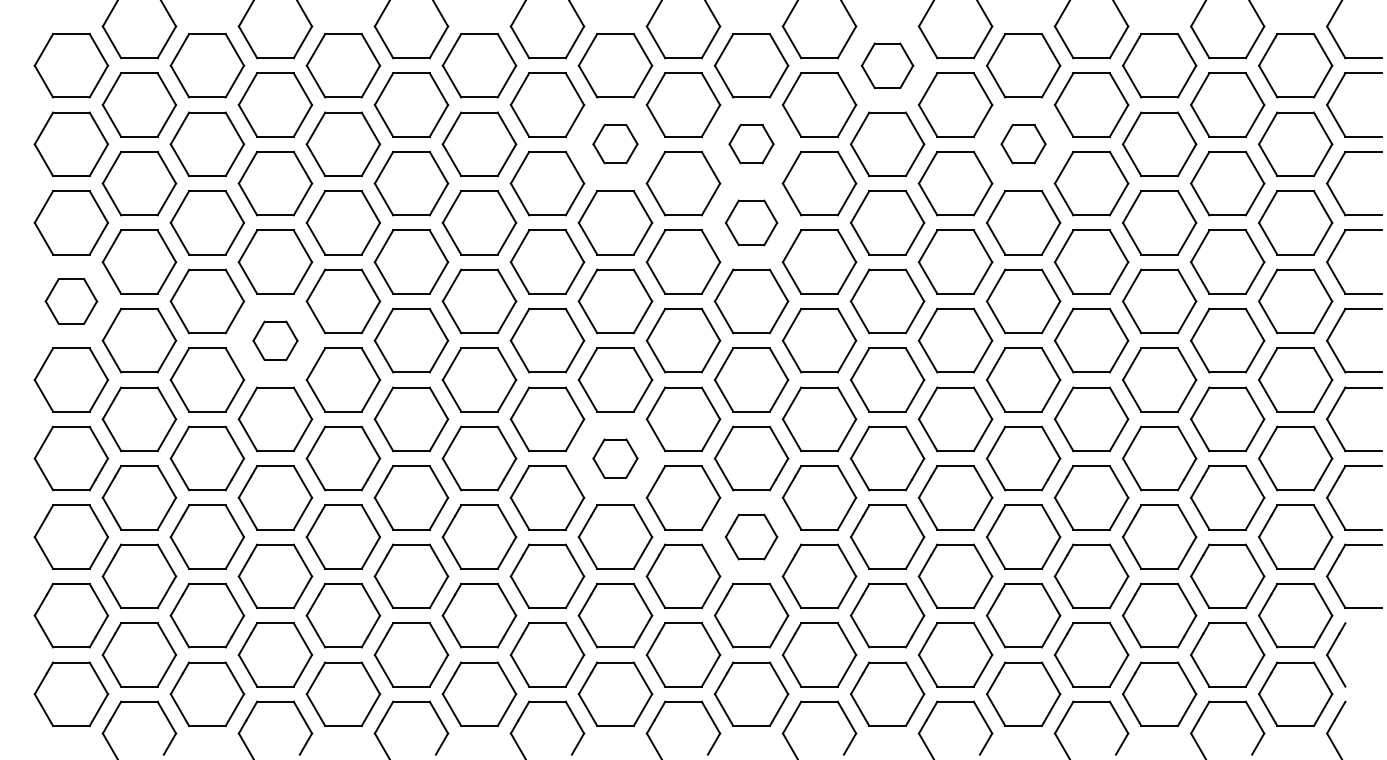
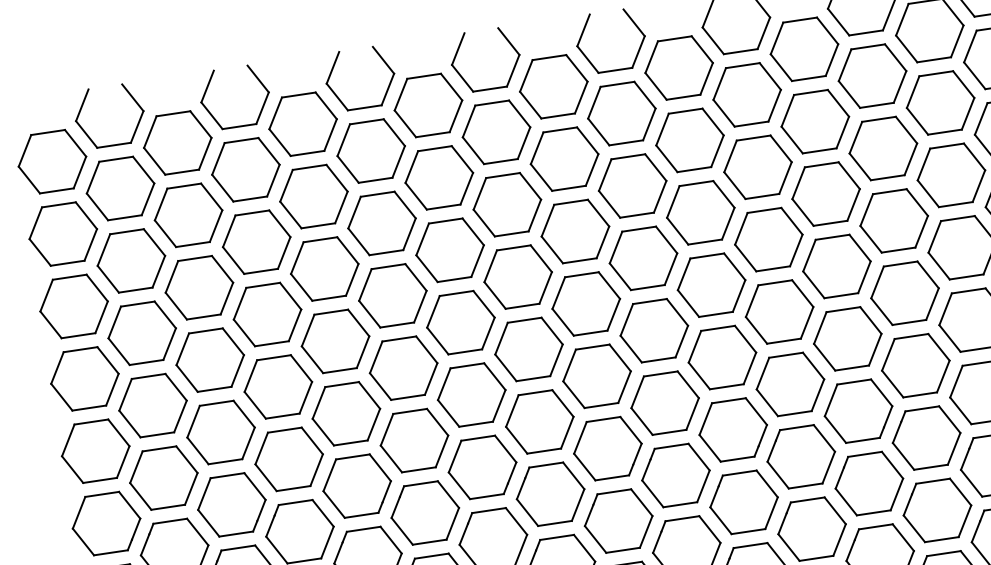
part: (887, 65) -> (804, 49), size x1.43
part: (615, 143) -> (564, 158), size x1.67
part: (751, 143) -> (689, 139), size x1.67
part: (1023, 143) -> (940, 102), size x1.67
part: (751, 222) -> (700, 212), size x1.43
part: (71, 301) -> (85, 378), size x1.43
part: (275, 340) -> (278, 386), size x1.67
part: (615, 458) -> (607, 448), size x1.67
part: (751, 536) -> (743, 501), size x1.43

